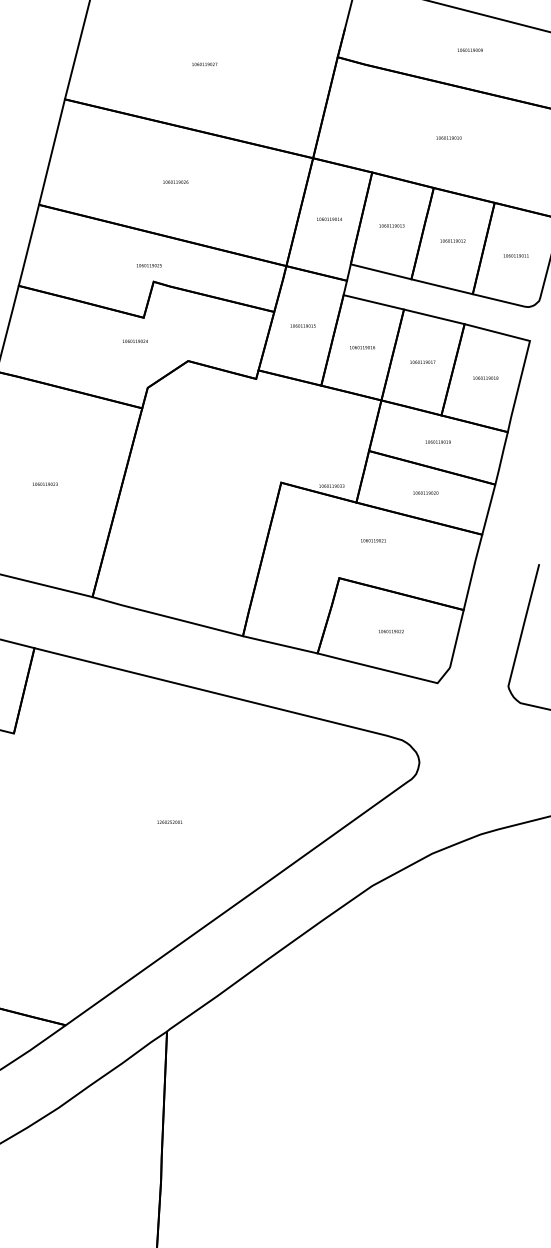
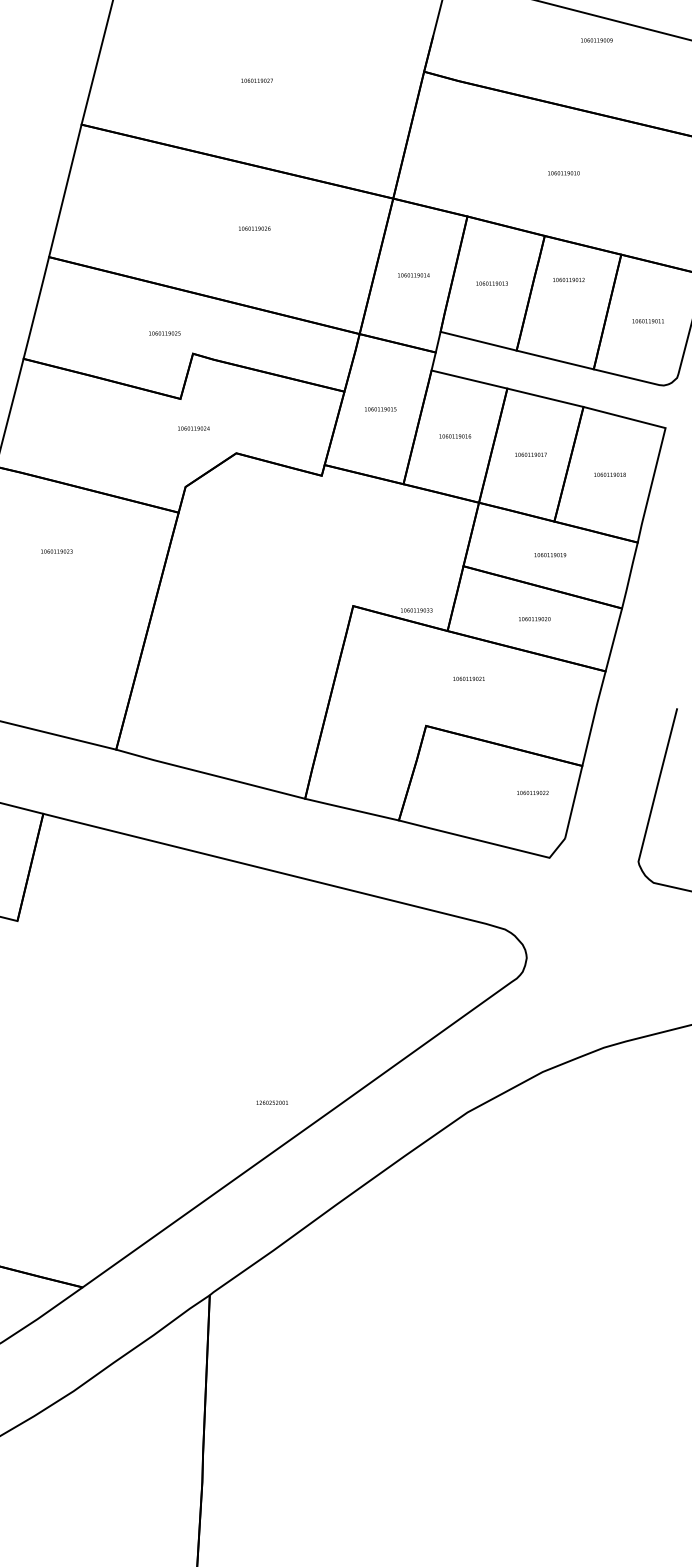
text: (470, 49) -> (597, 39), moved
text: (175, 181) -> (254, 227), moved
text: (452, 240) -> (568, 279), moved
text: (148, 265) -> (163, 333), moved
text: (135, 340) -> (194, 427), moved
text: (45, 483) -> (57, 550), moved
text: (391, 631) -> (533, 792), moved
text: (169, 821) -> (271, 1101), moved

